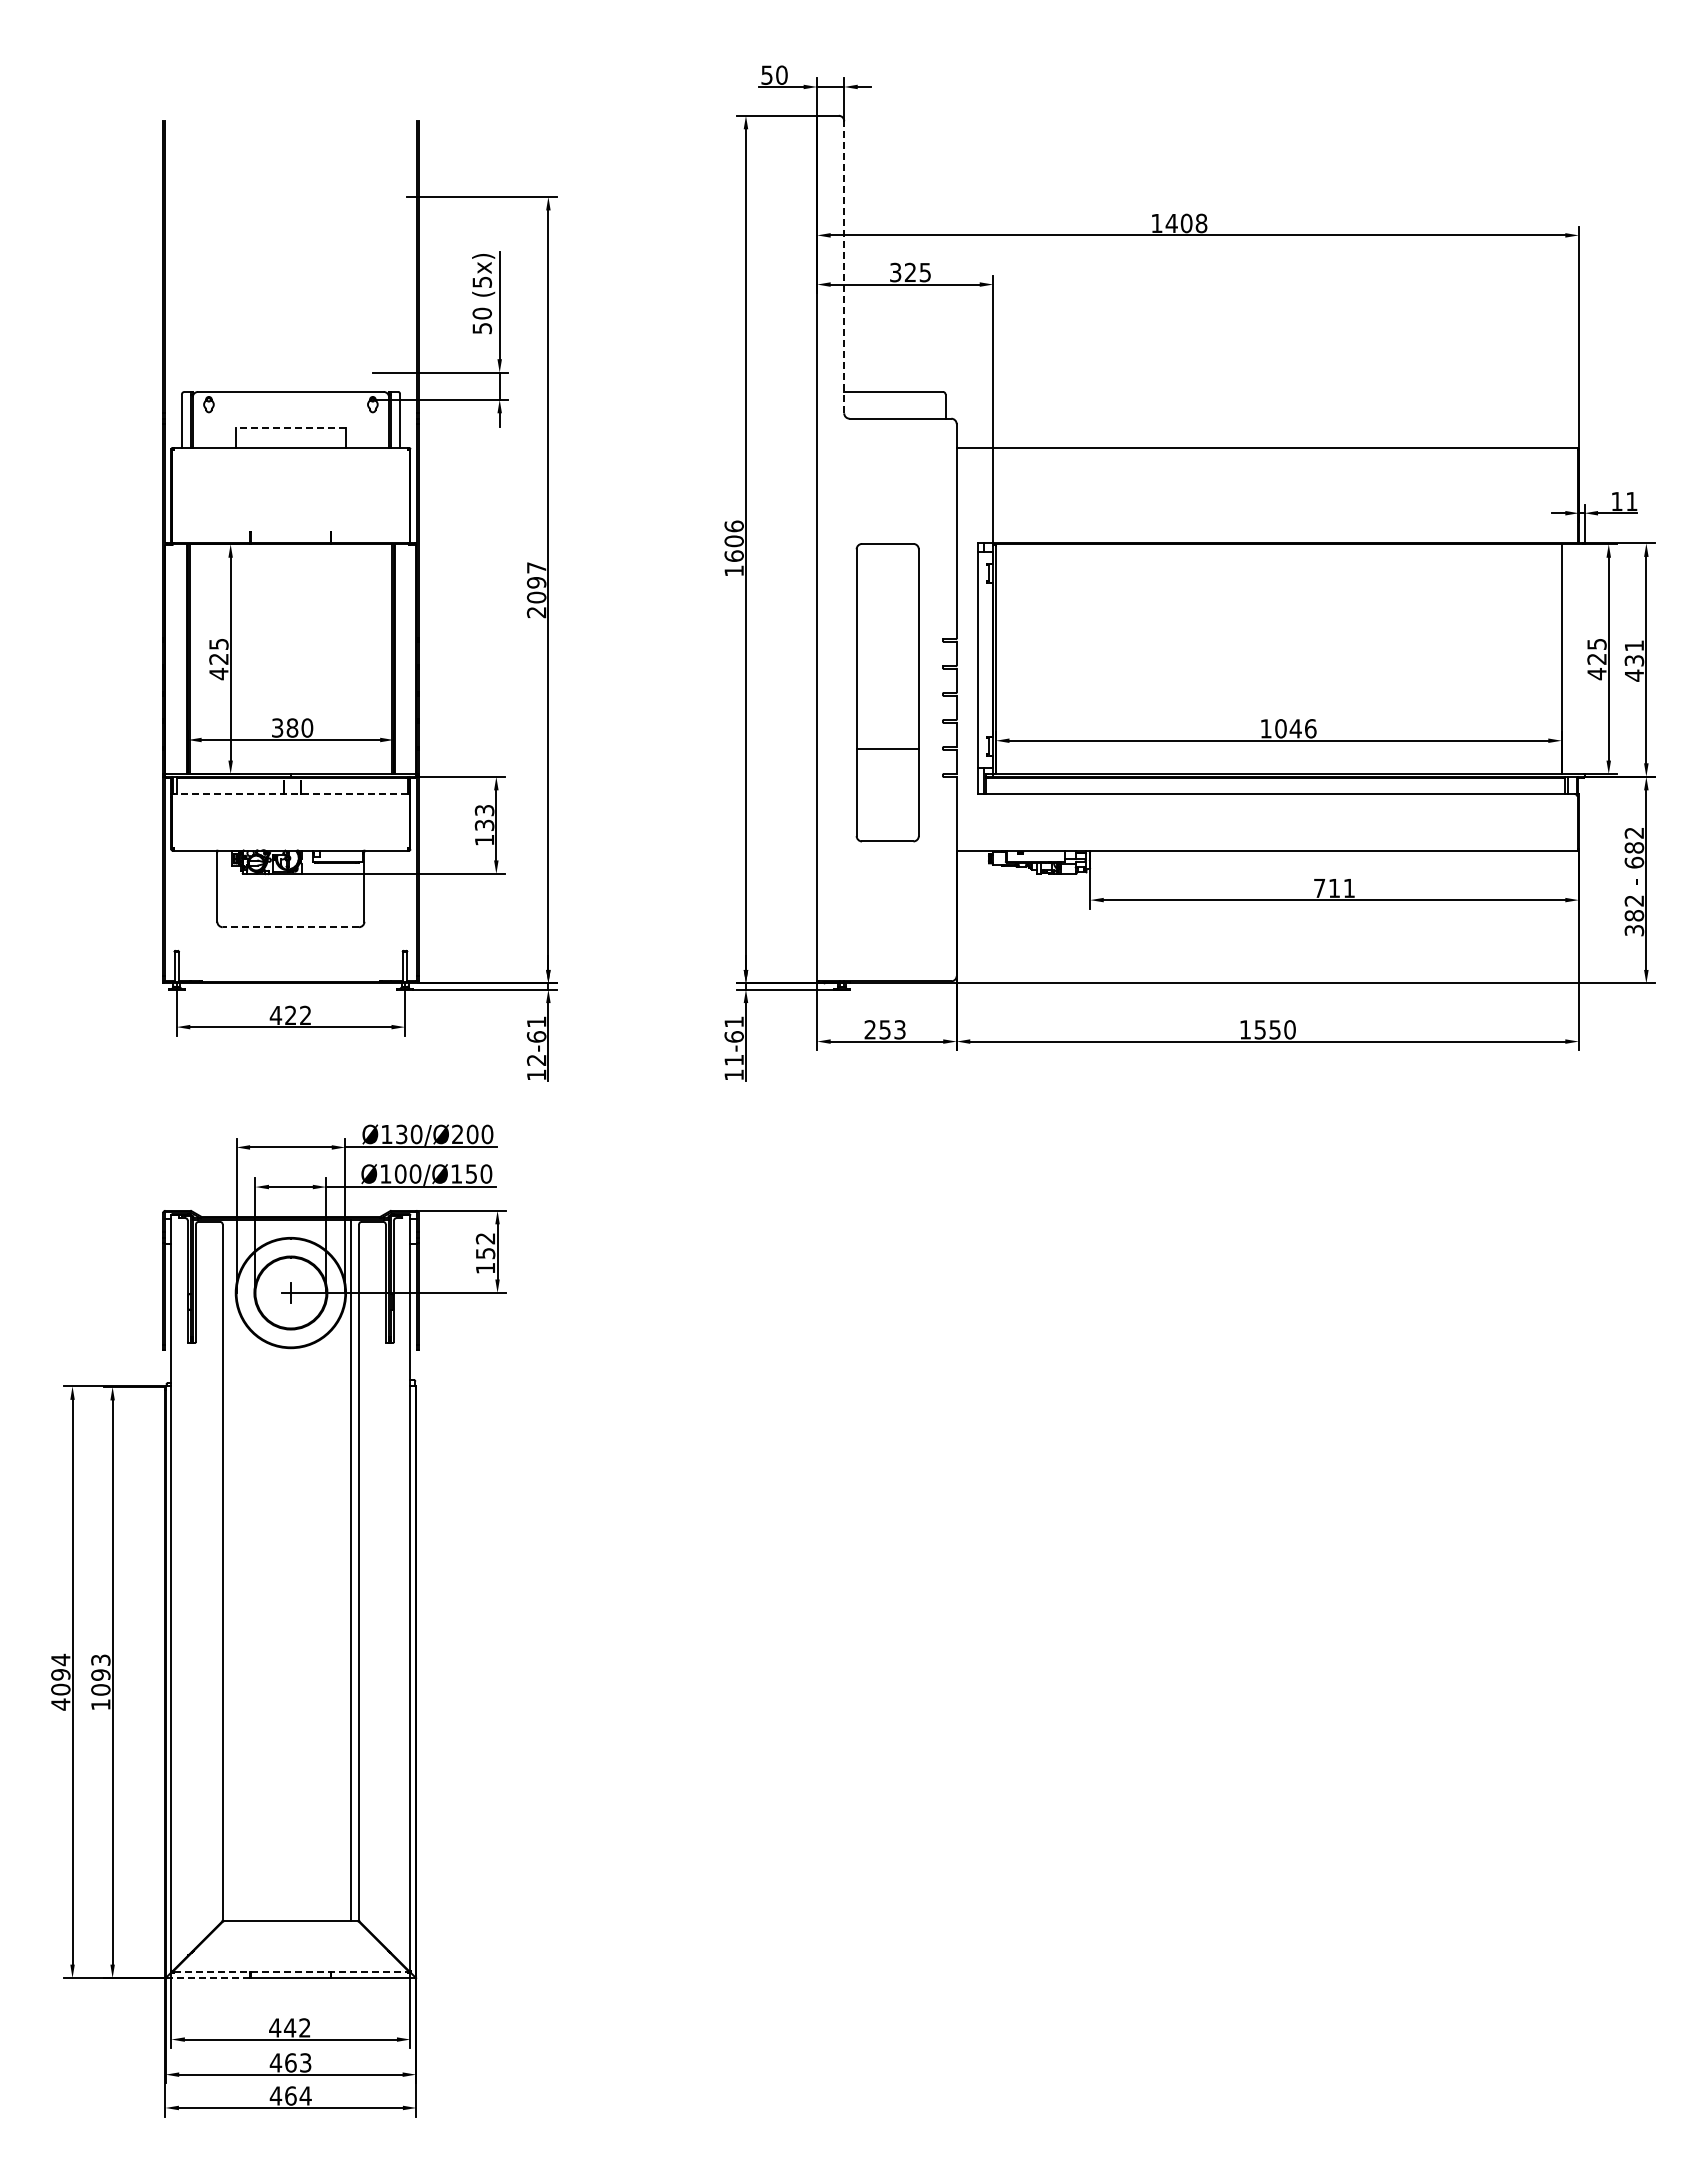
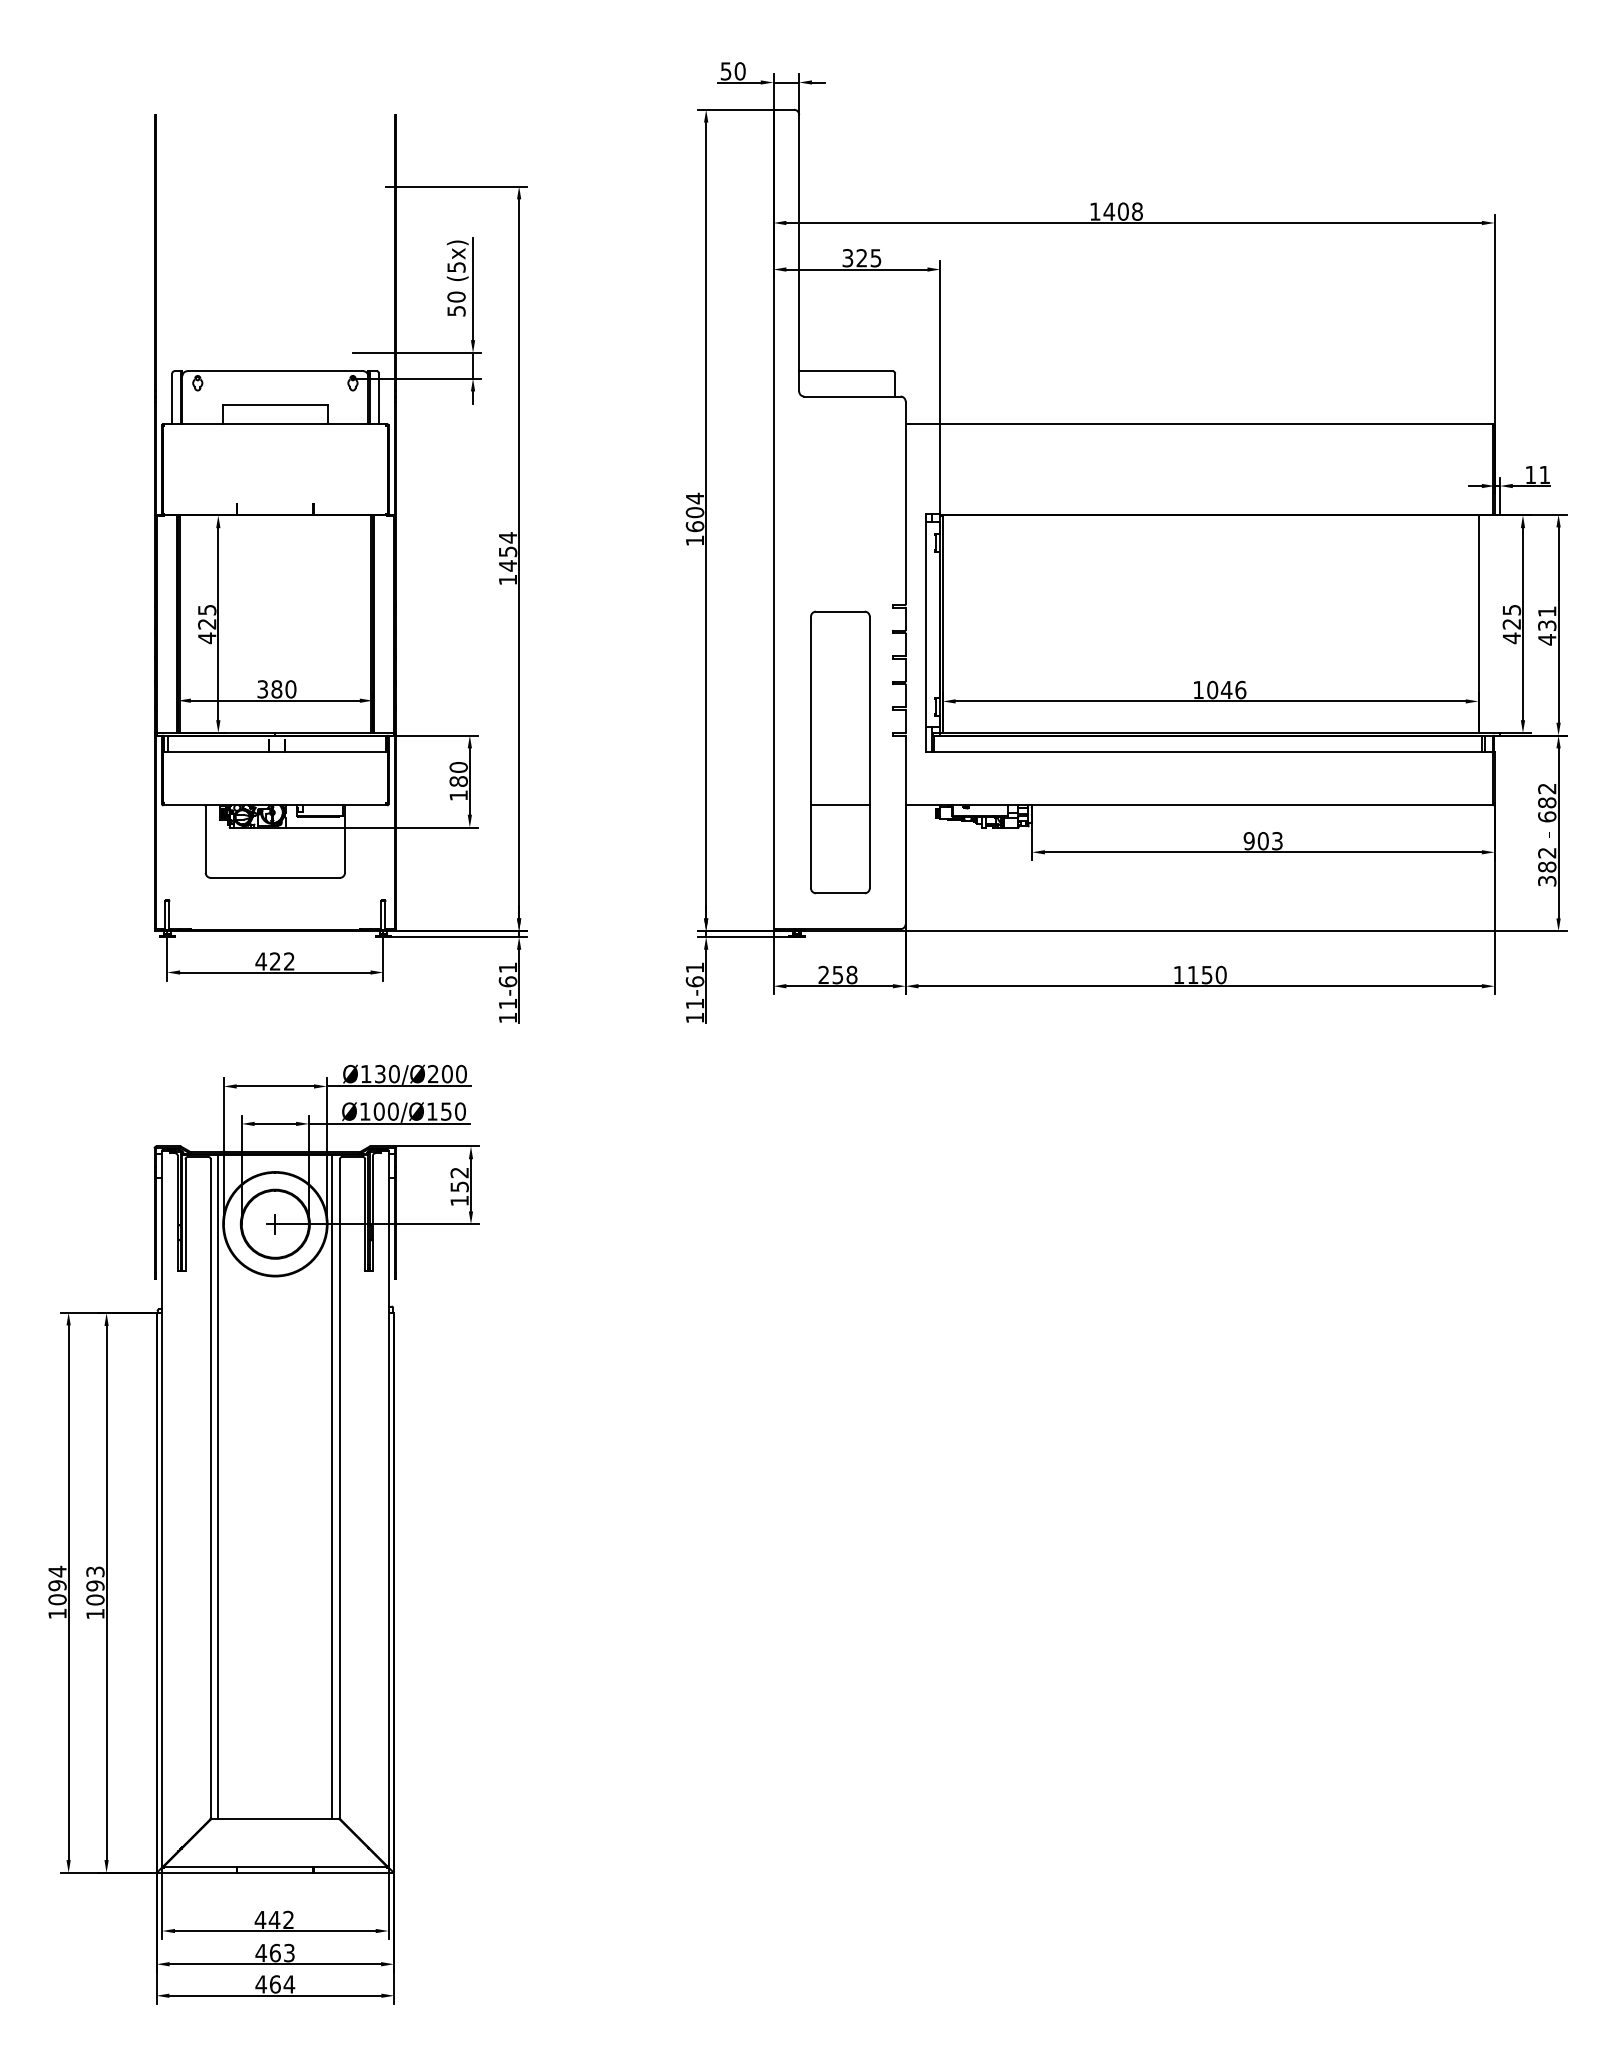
line: (844, 266) -> (799, 252), dashed -> solid
line: (290, 427) -> (274, 404), dashed -> solid
text: (733, 526) -> (694, 498), 1606 -> 1604
text: (536, 589) -> (507, 558), 2097 -> 1454
part: (887, 692) -> (840, 752), moved
line: (290, 794) -> (274, 752), dashed -> solid
text: (484, 817) -> (458, 774), 133 -> 180
text: (1333, 888) -> (1262, 841), 711 -> 903
line: (290, 927) -> (274, 878), dashed -> solid
text: (899, 1029) -> (851, 974), 253 -> 258
text: (1259, 1029) -> (1192, 974), 1550 -> 1150
text: (536, 1060) -> (507, 1004), 12-61 -> 11-61
line: (230, 1570) -> (218, 1486), added
text: (60, 1704) -> (57, 1613), 4094 -> 1094
line: (291, 1972) -> (275, 1867), dashed -> solid
line: (208, 1978) -> (197, 1873), dashed -> solid

